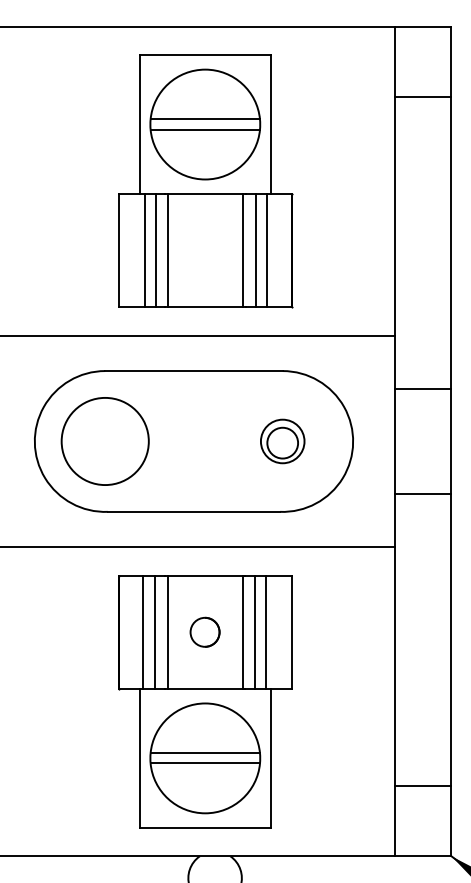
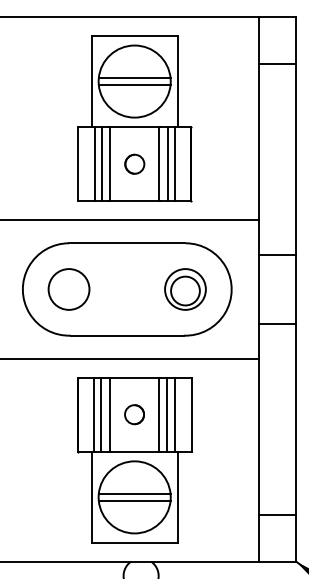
part: (205, 249) -> (134, 163), added
circle: (104, 441) -> (68, 289), size x0.71
part: (282, 441) -> (185, 289), size x1.43

